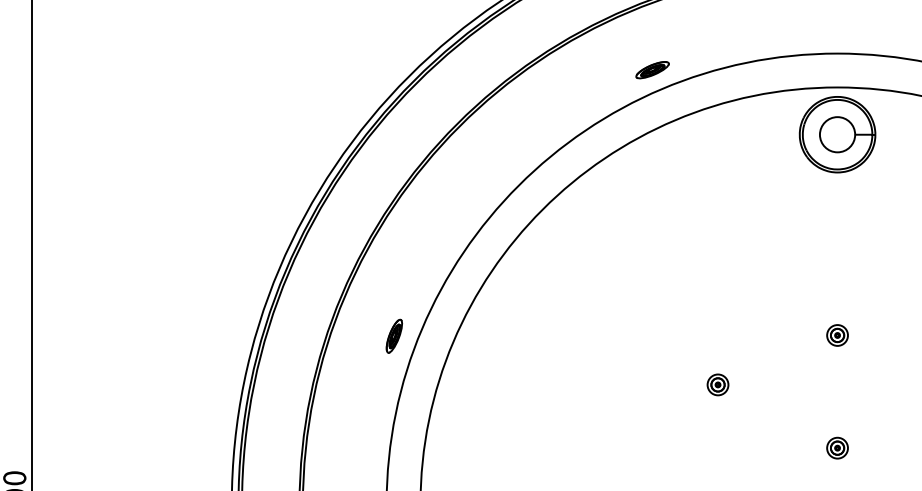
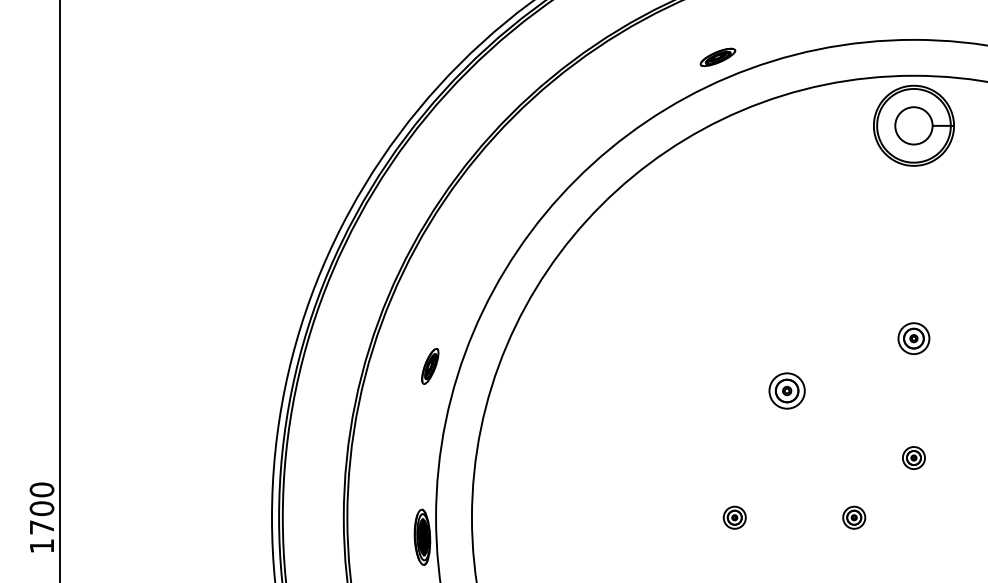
part: (837, 335) -> (913, 338), size x1.4
part: (394, 336) -> (430, 366), moved
part: (718, 384) -> (787, 390), size x1.6

